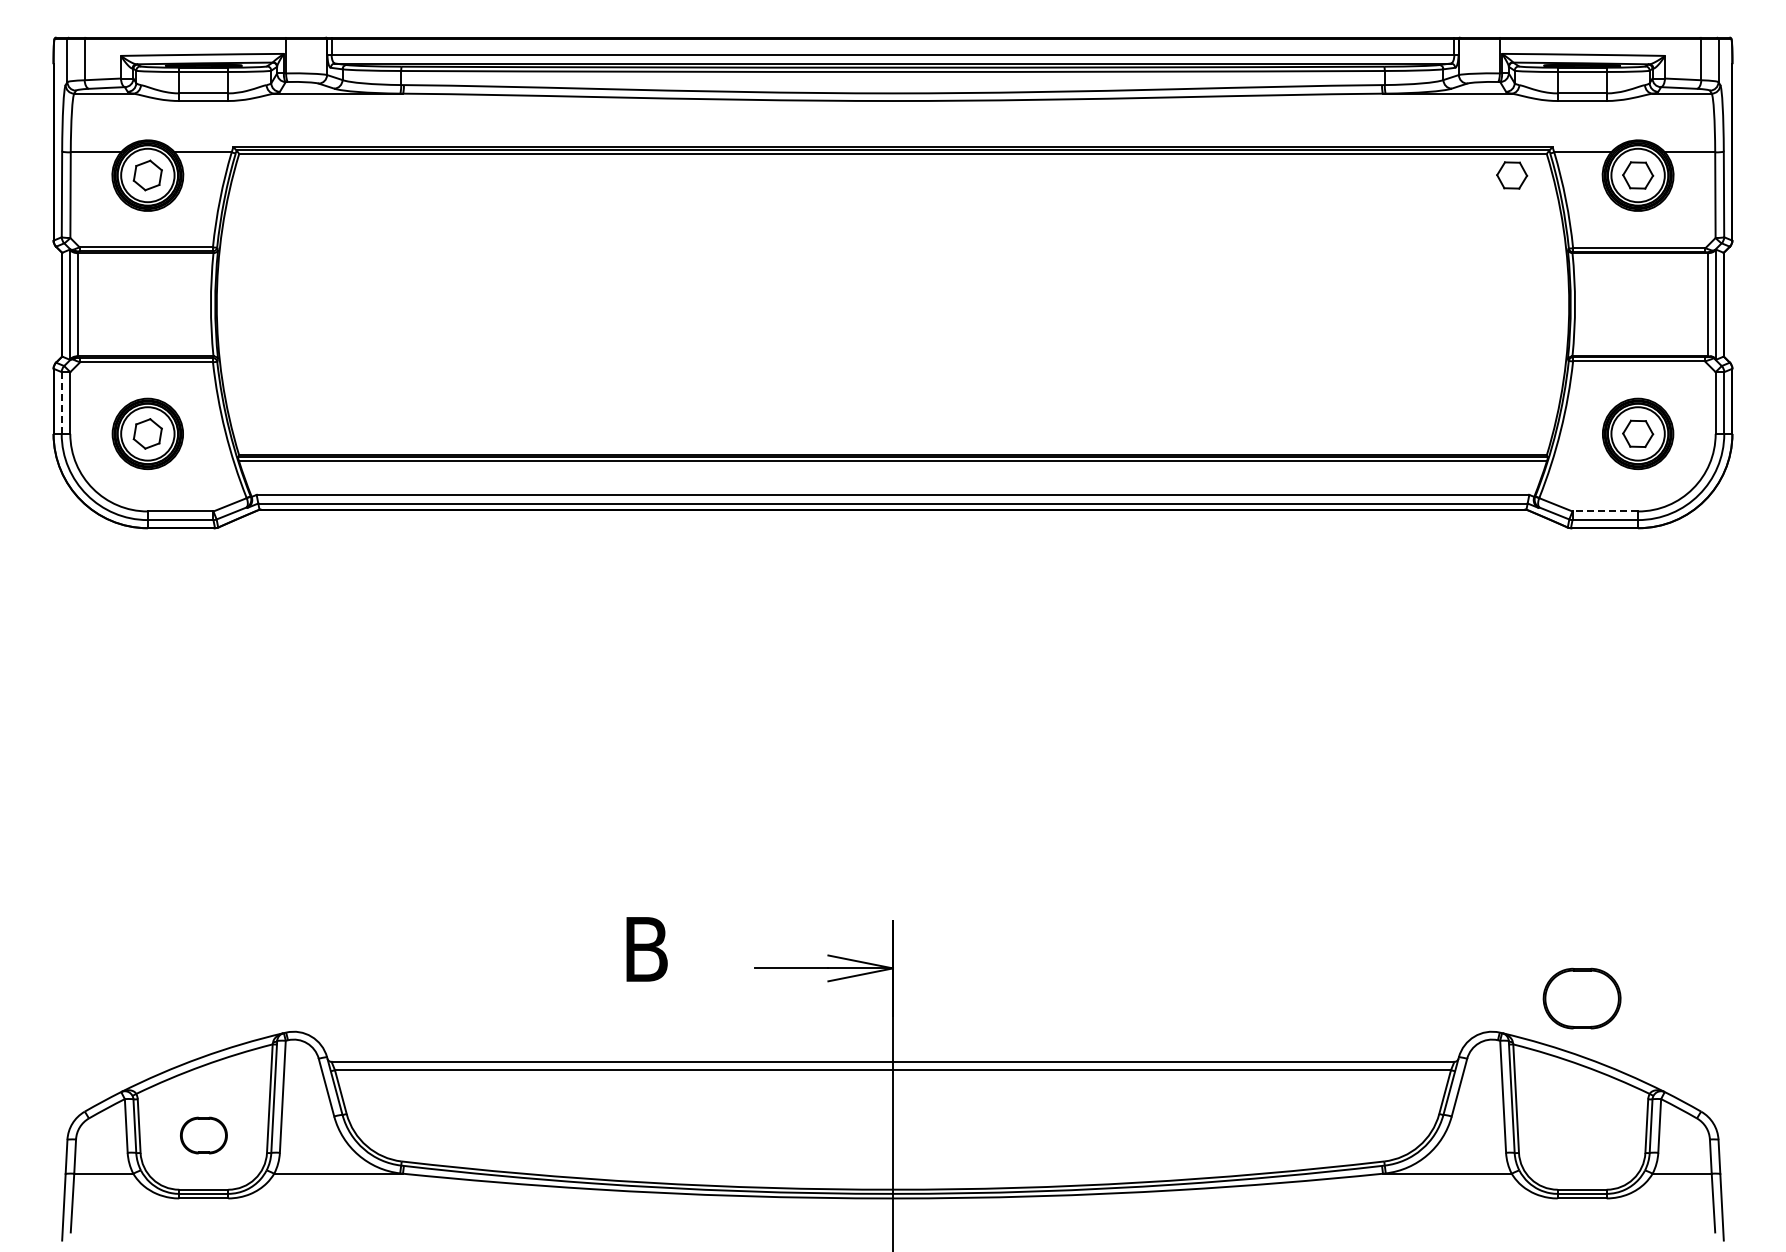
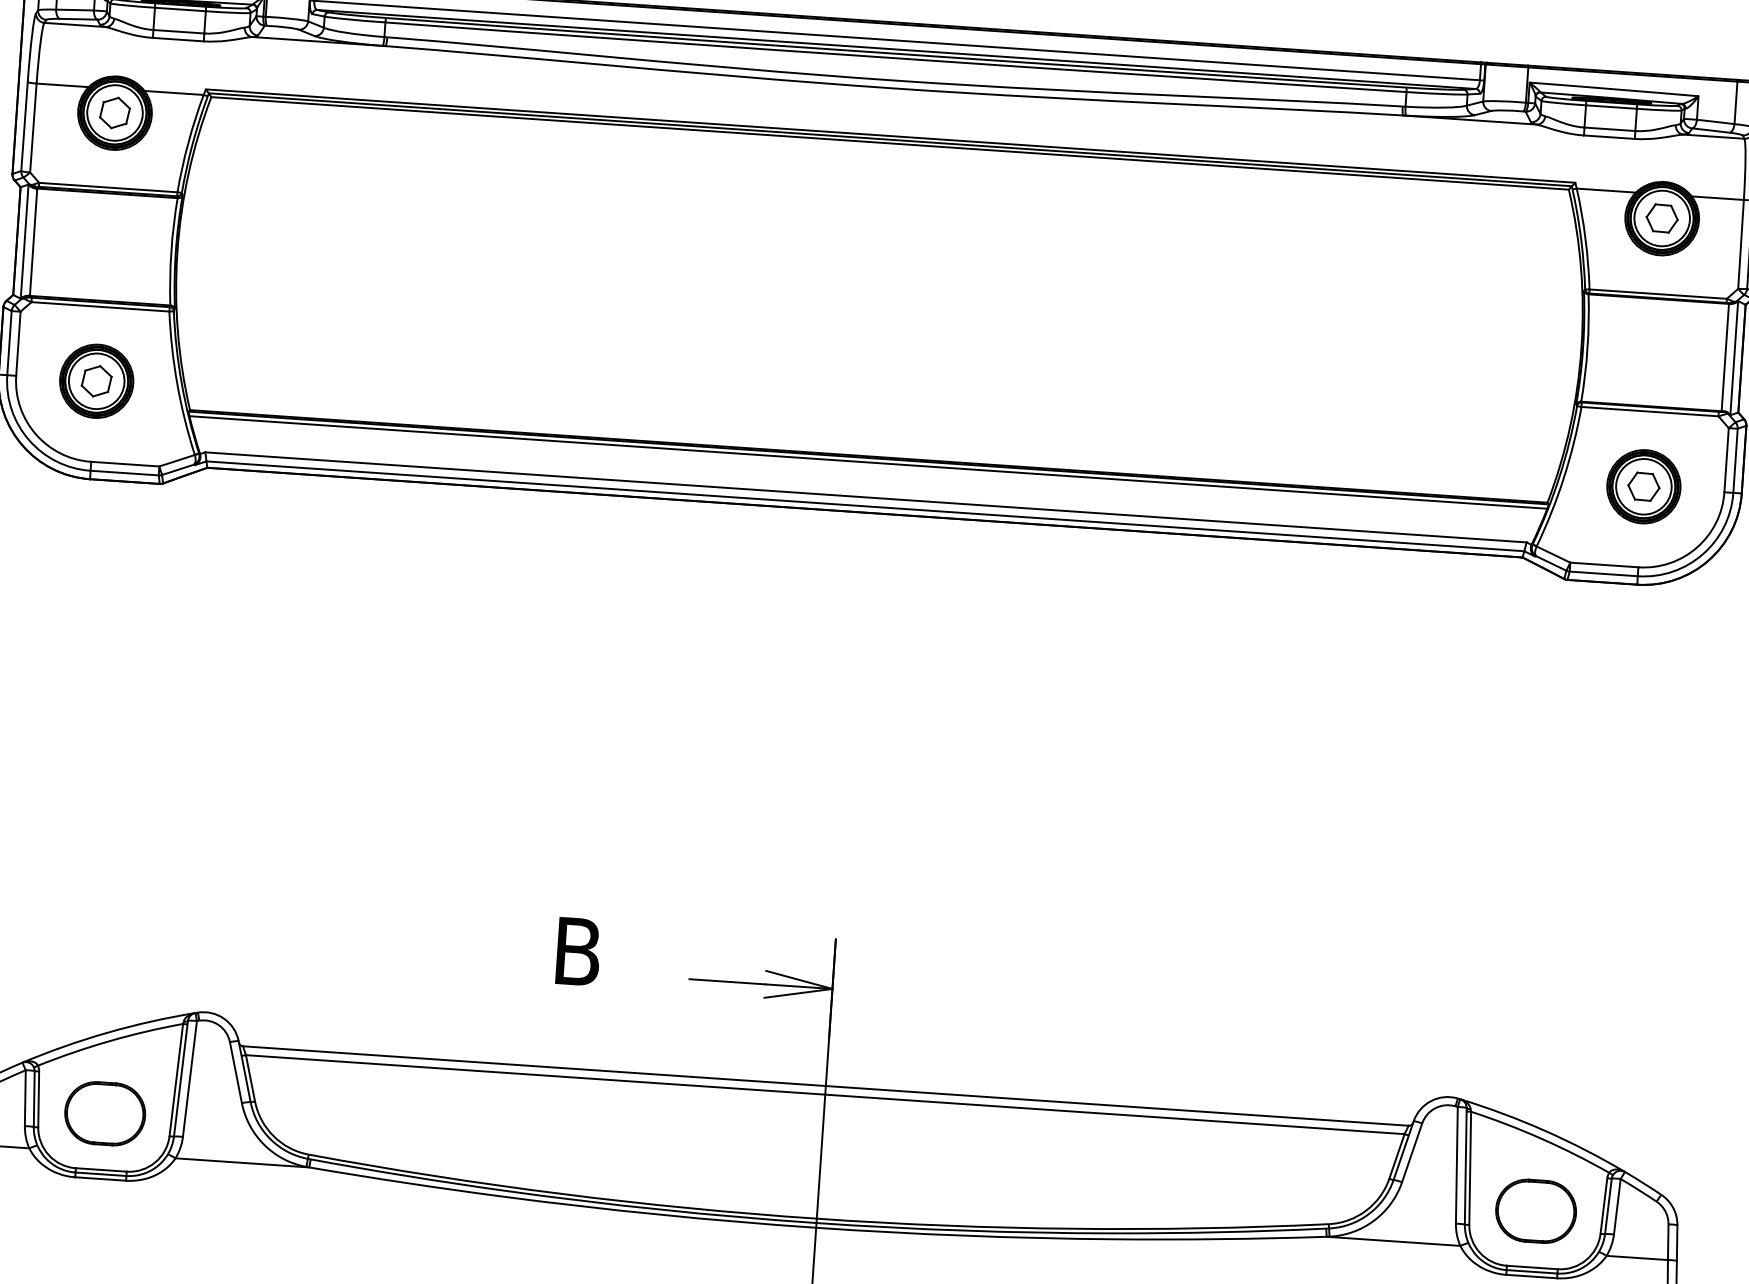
part: (1512, 175) -> (1531, 209), removed
line: (61, 403) -> (9, 343), dashed -> solid
line: (1605, 511) -> (1604, 565), dashed -> solid
part: (1581, 998) -> (1535, 1211), moved
part: (203, 1135) -> (104, 1113), size x1.67

